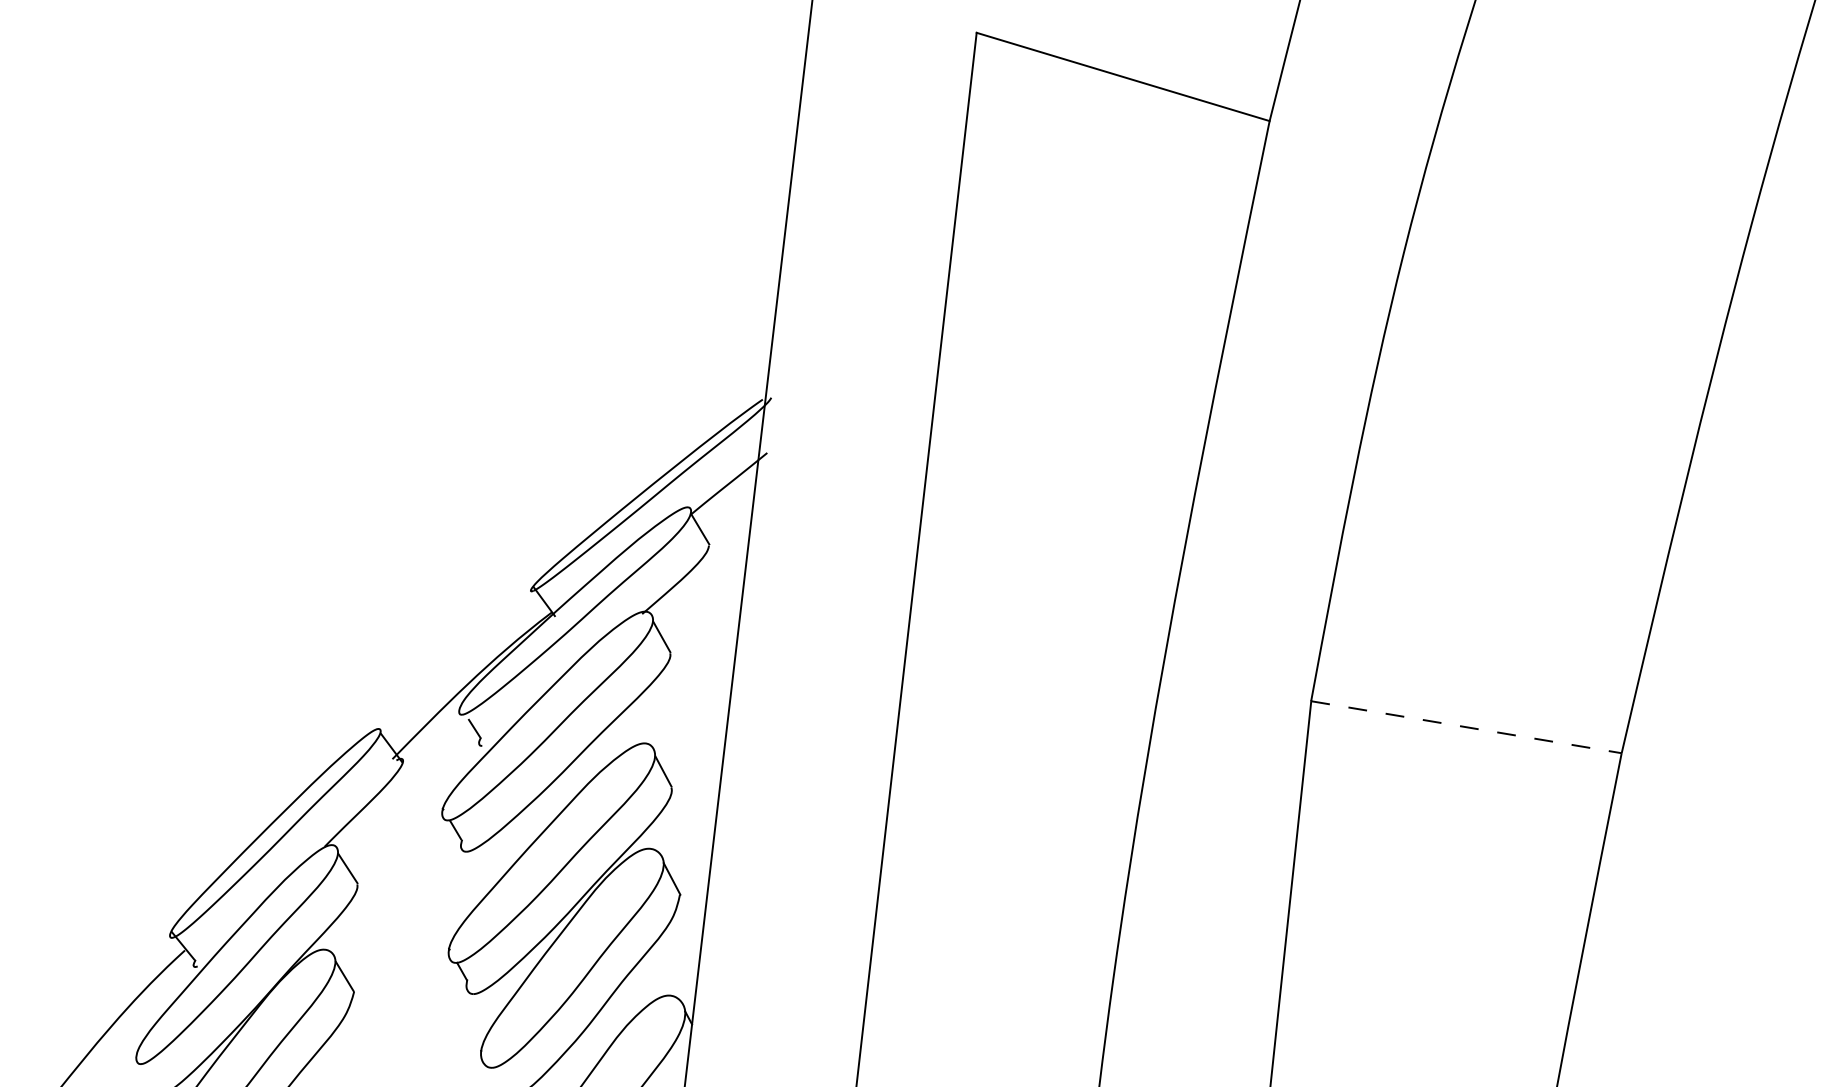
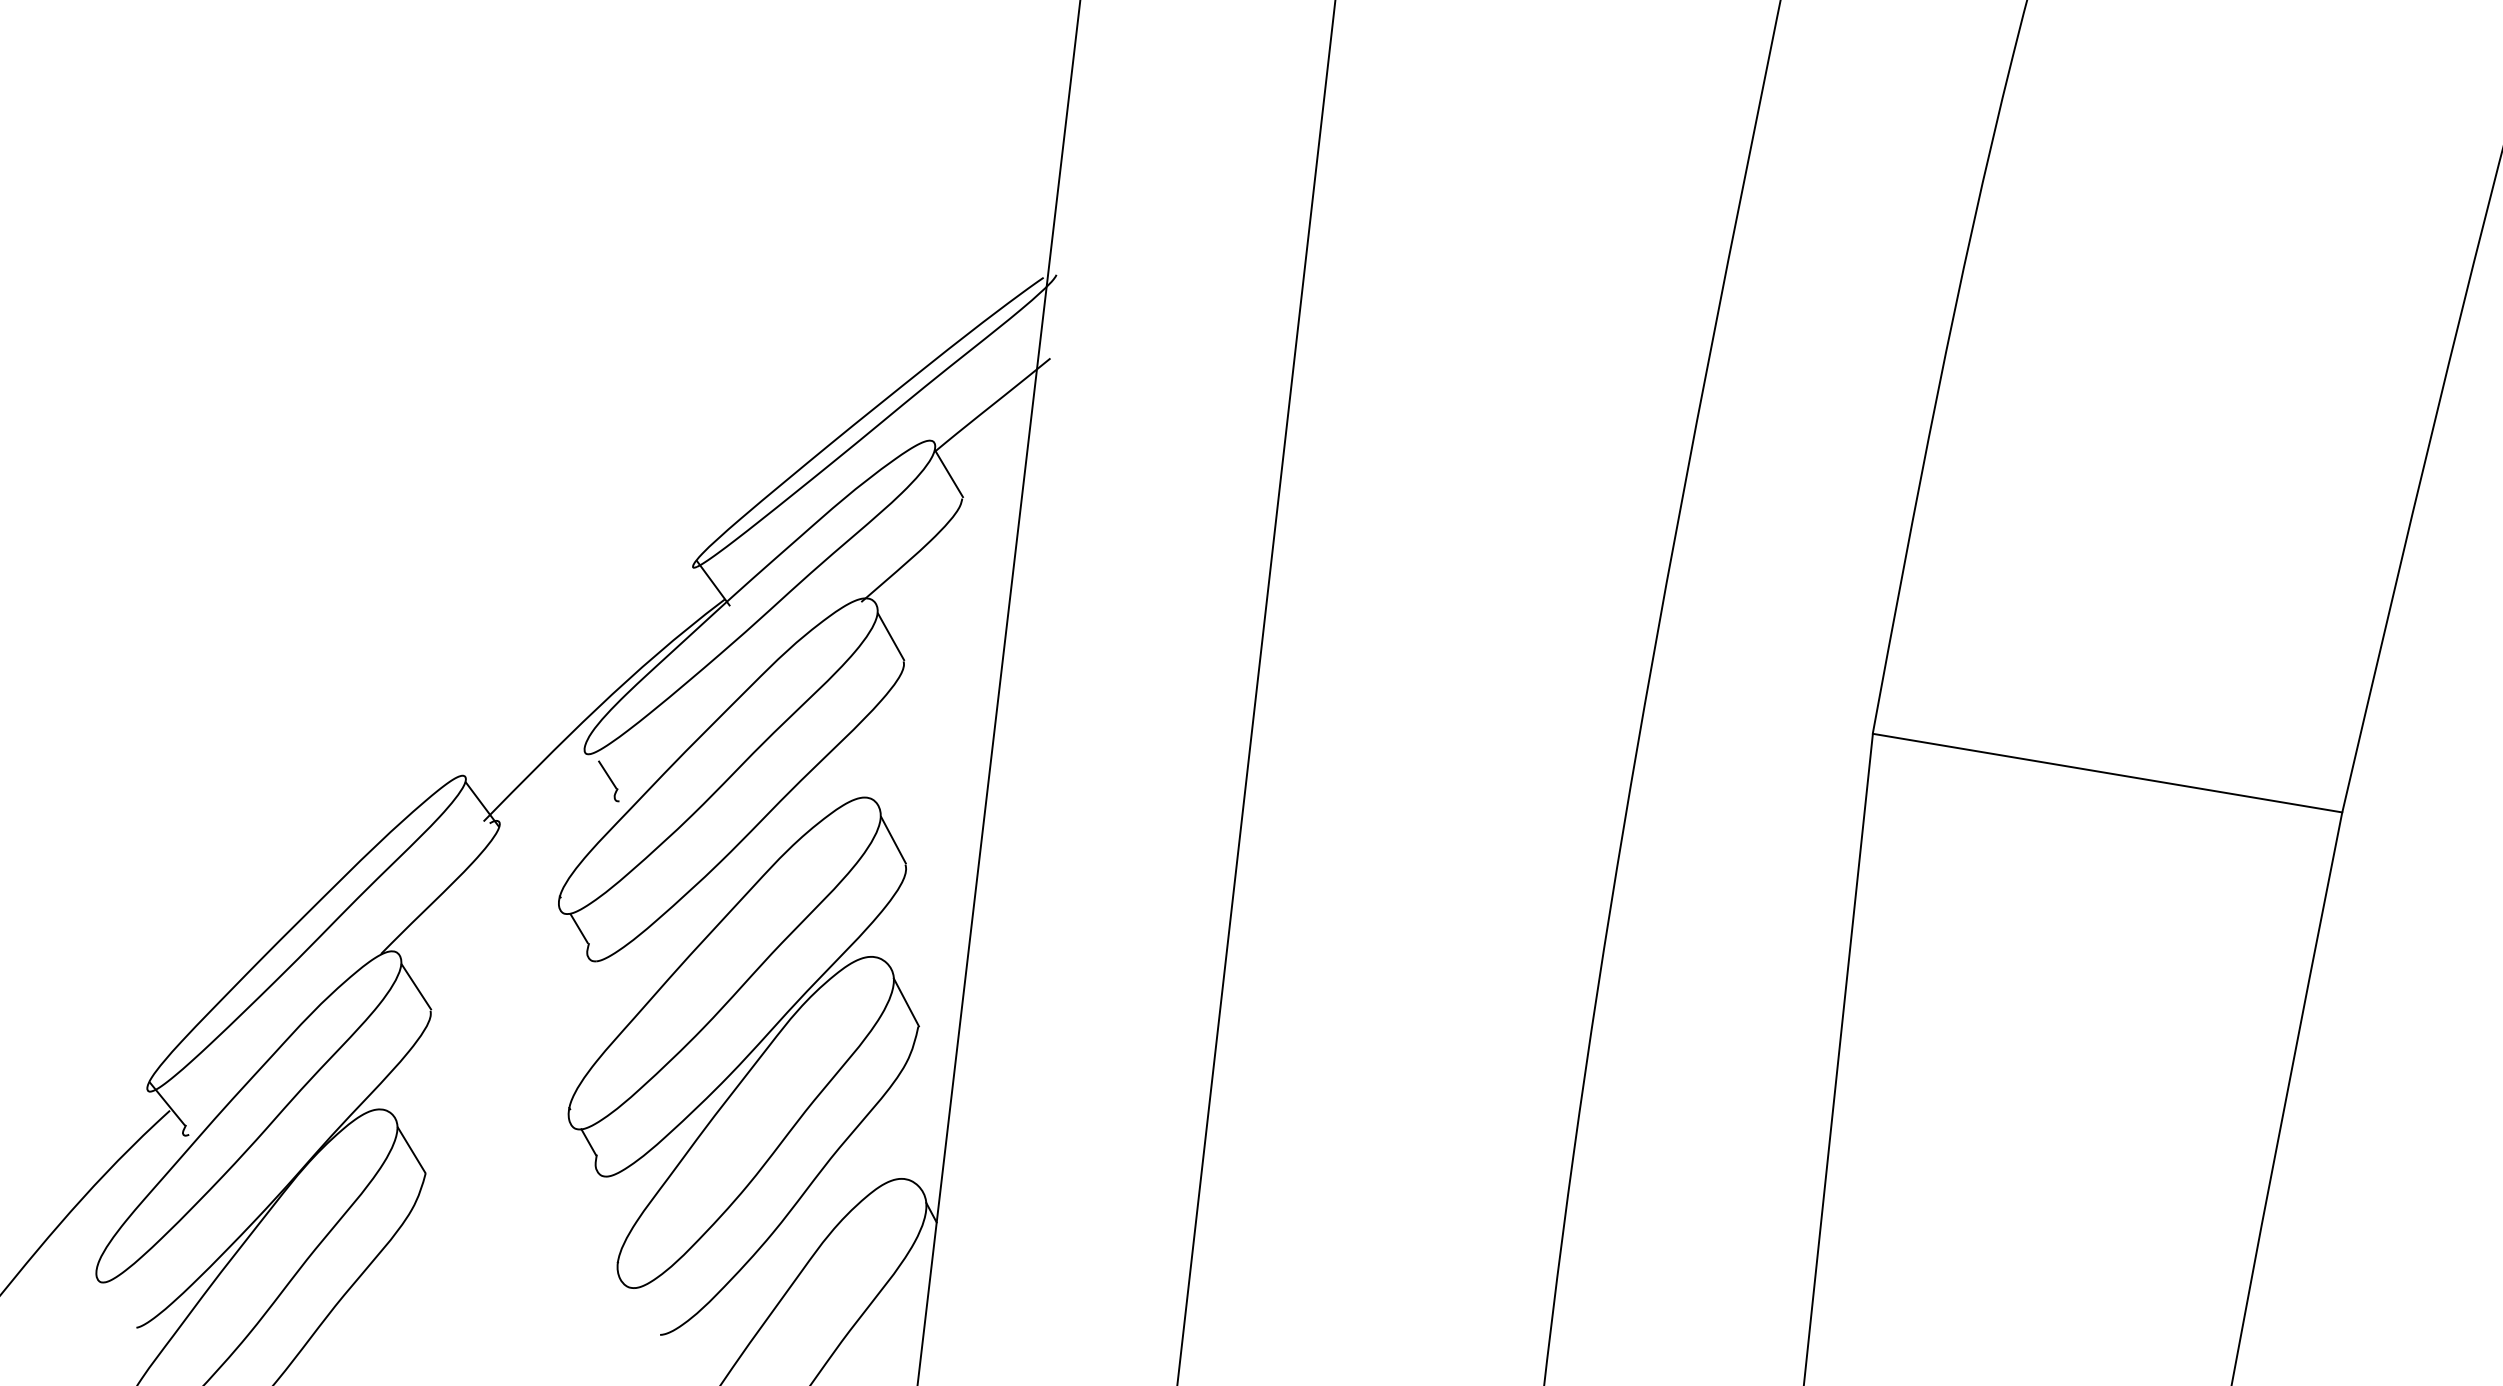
line: (1466, 727) -> (2107, 773), dashed -> solid

